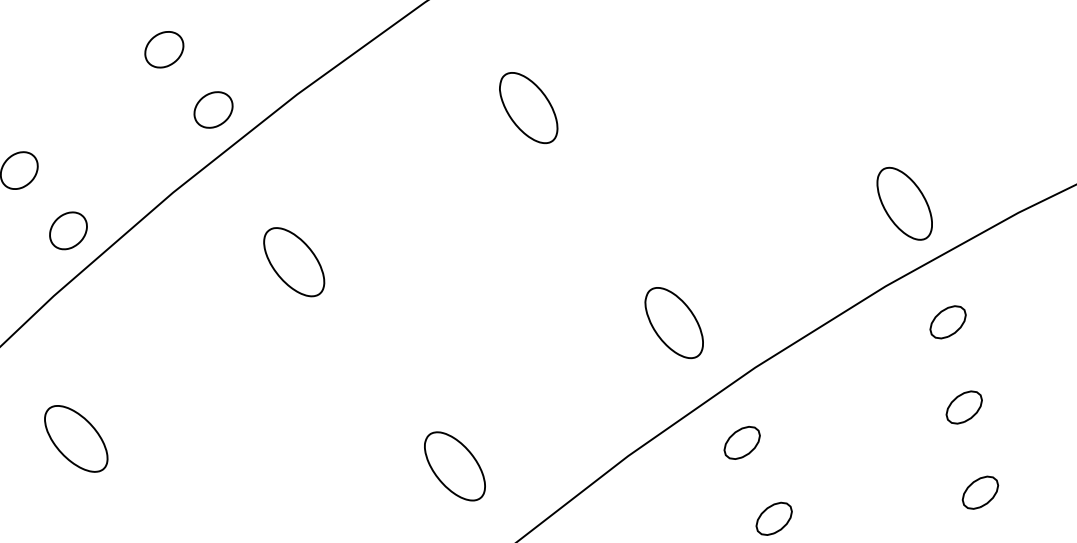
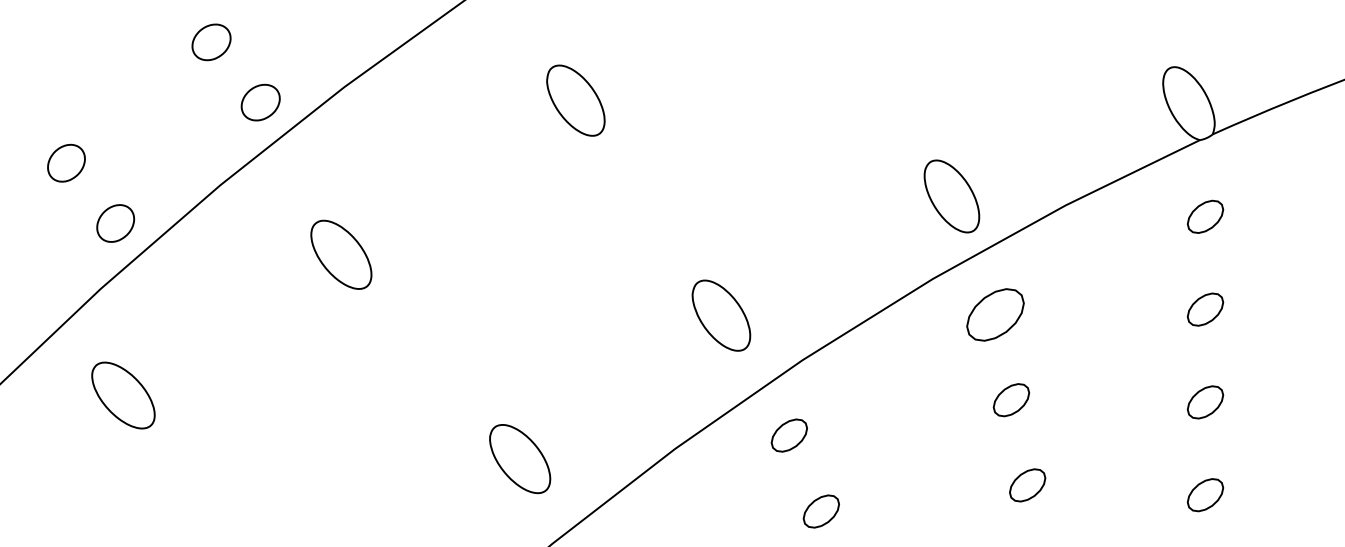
part: (947, 321) -> (994, 314), size x1.6
part: (76, 438) -> (123, 395), moved
part: (455, 466) -> (520, 459), moved

